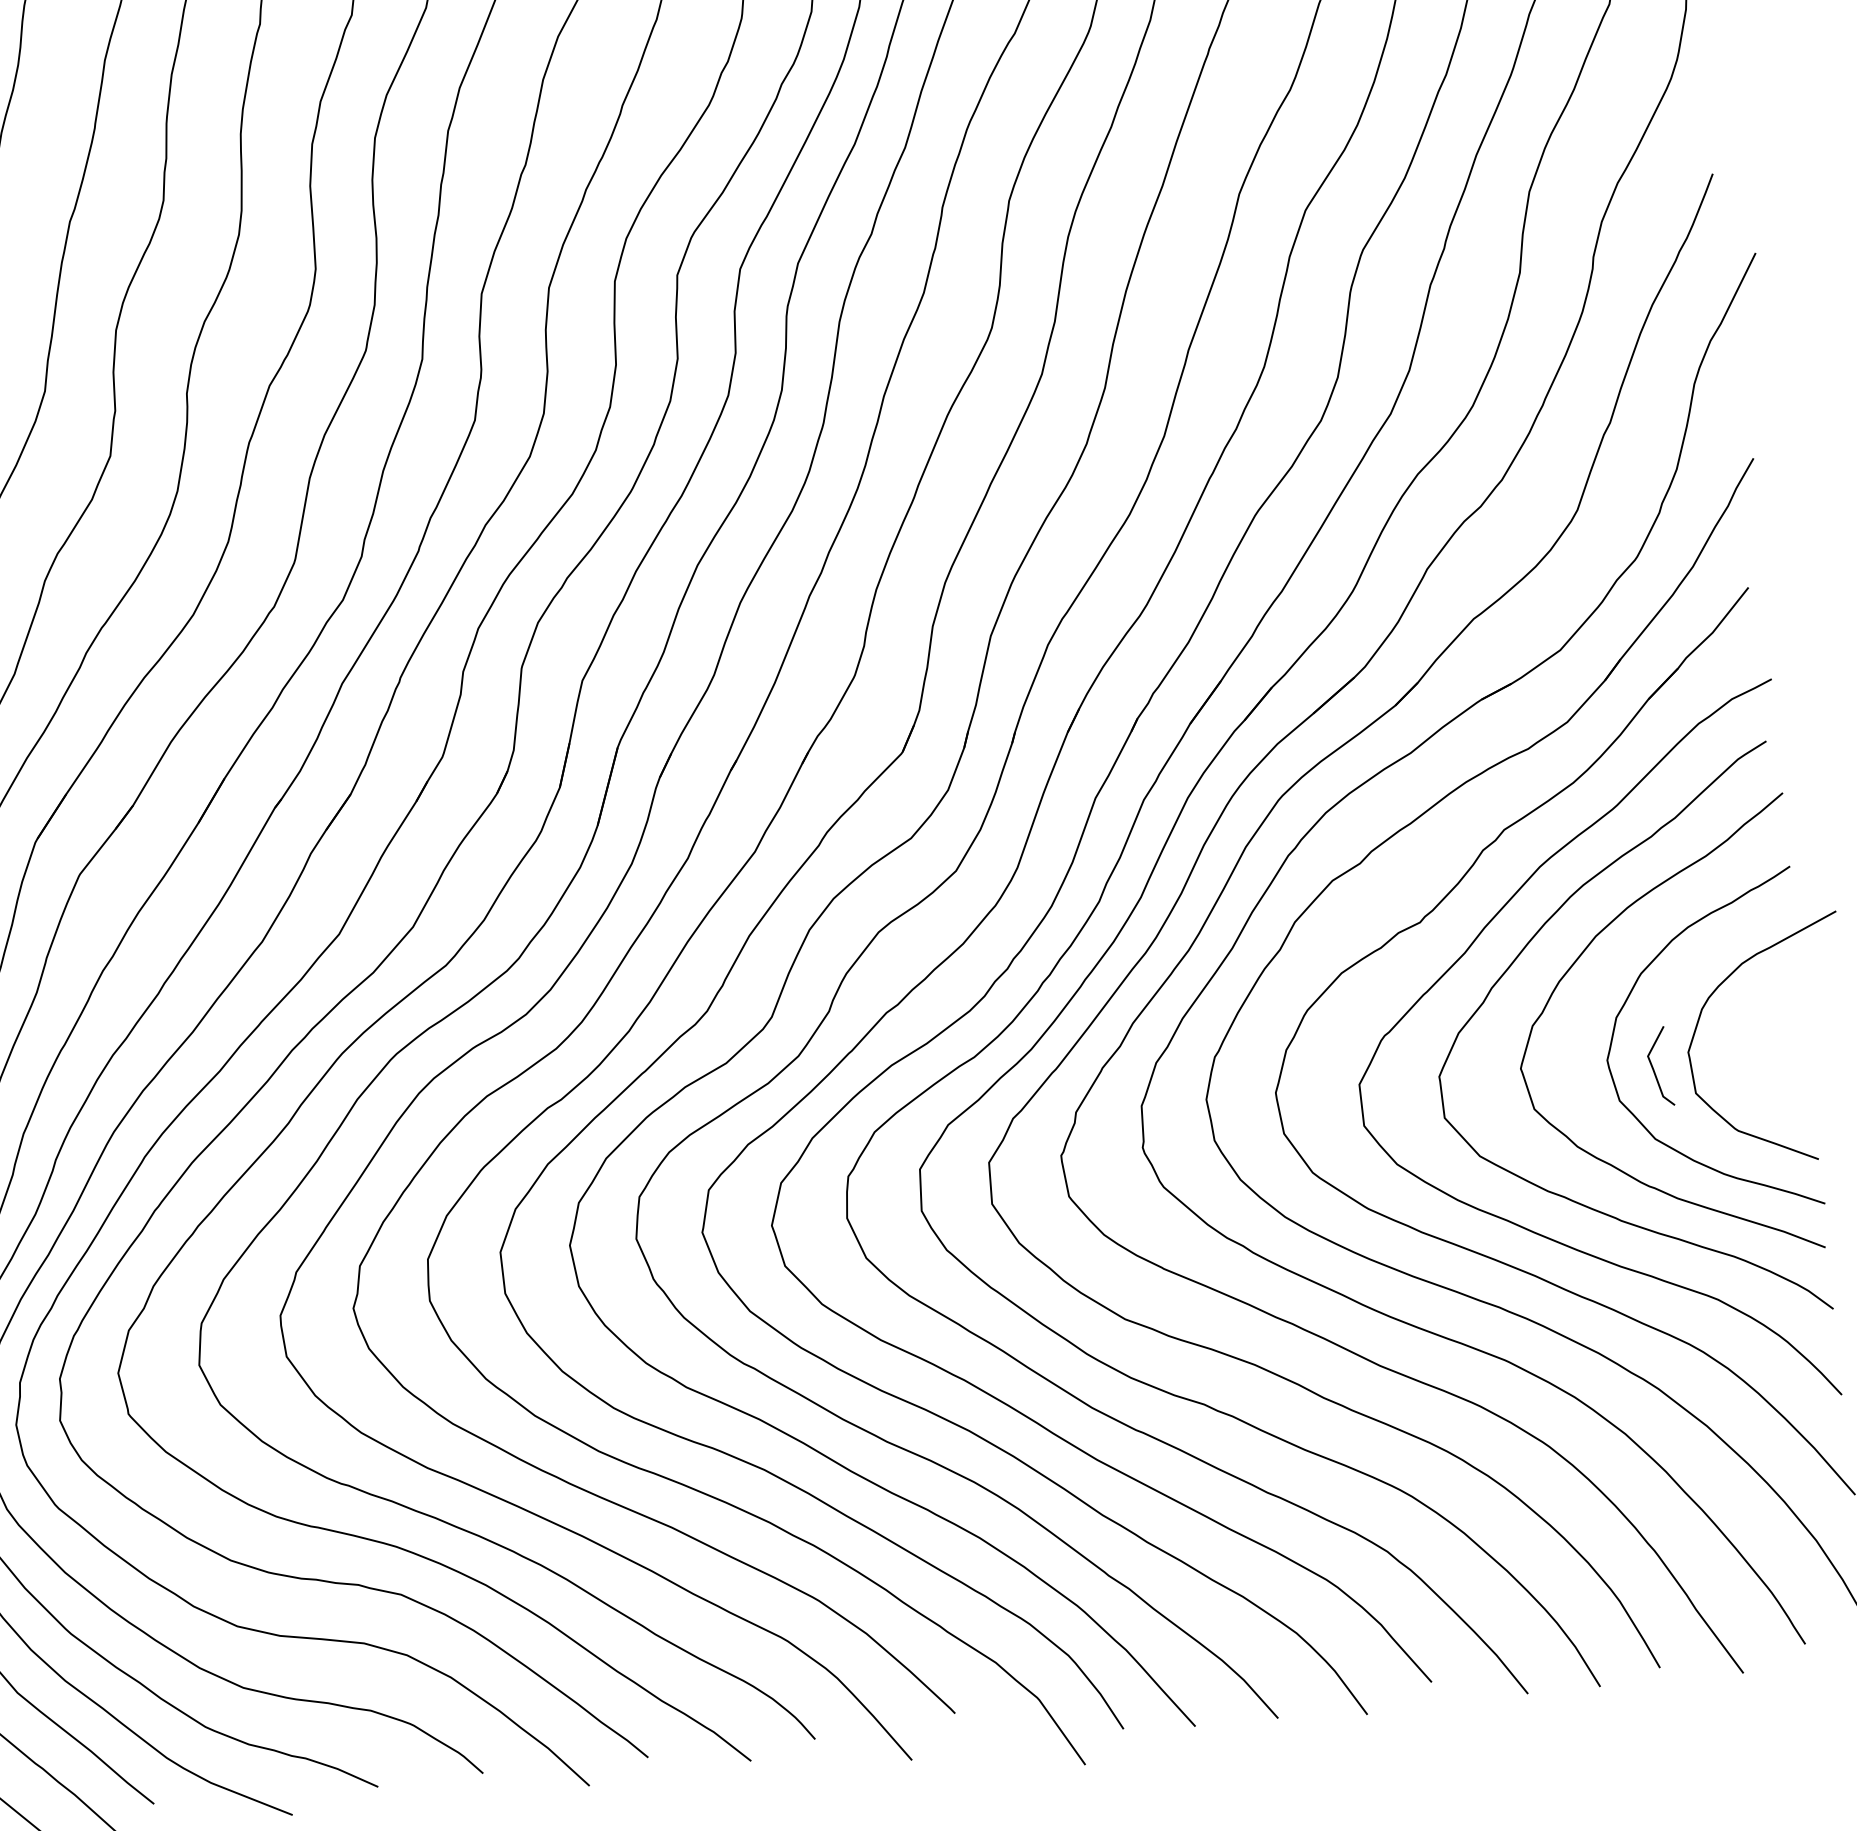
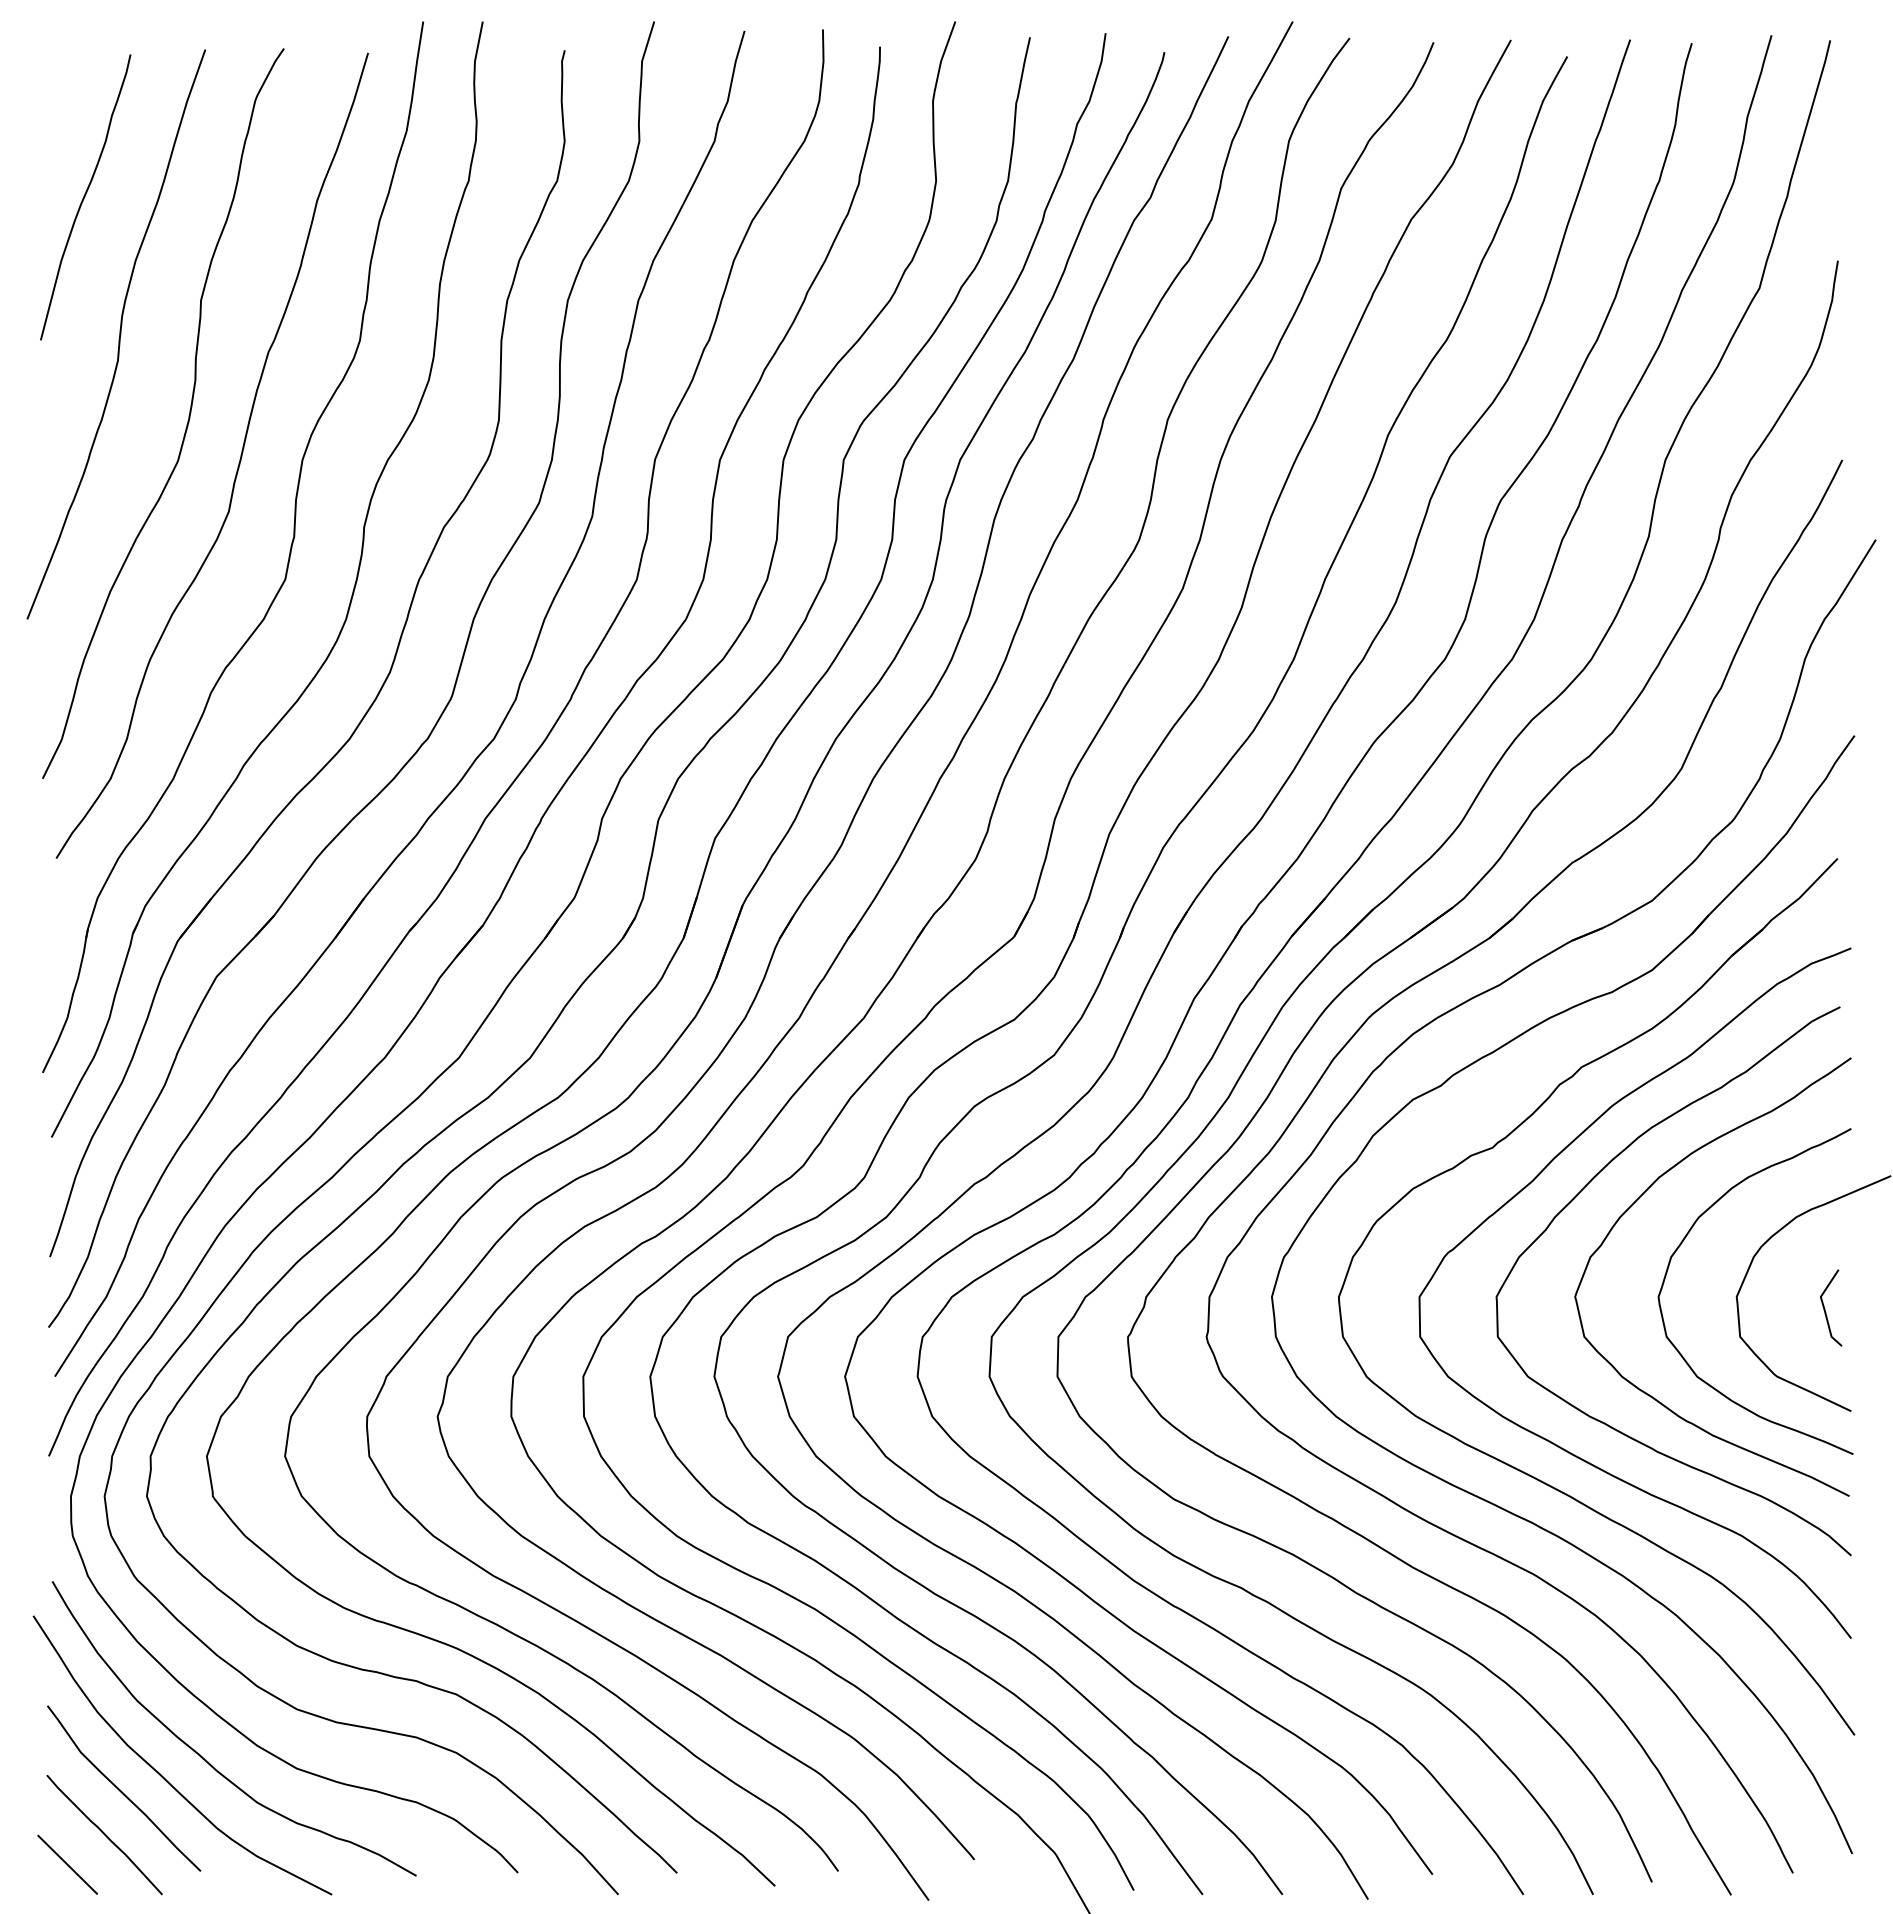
line: (1654, 1067) -> (1825, 1308), moved

